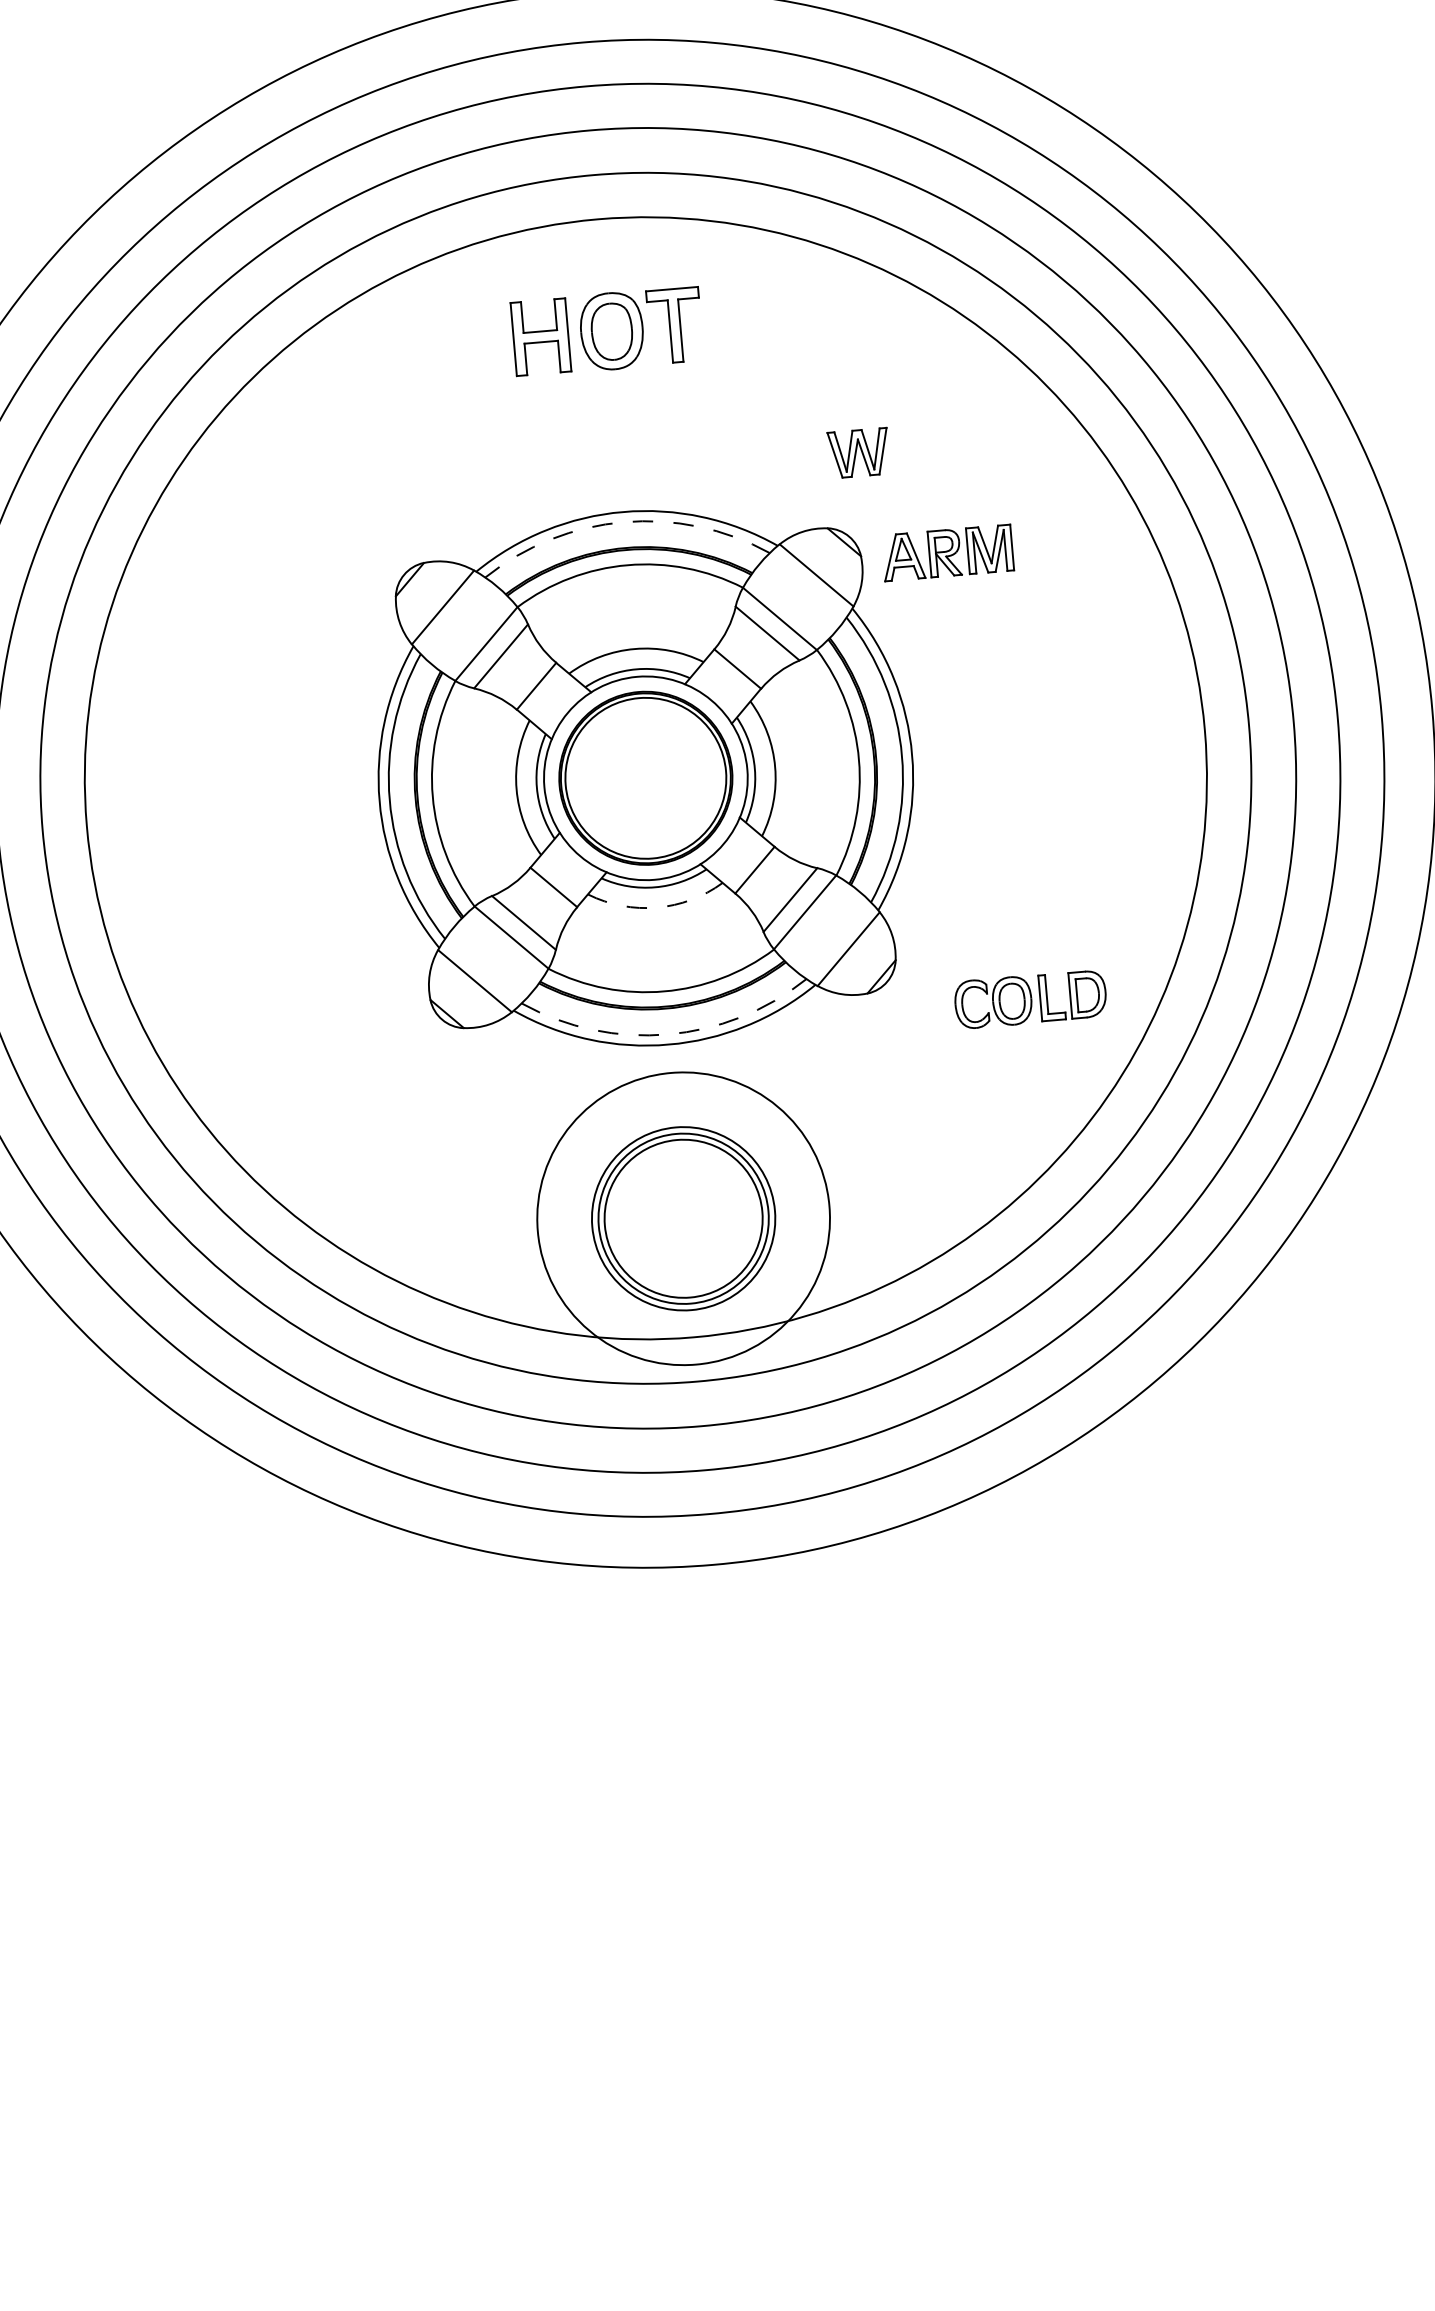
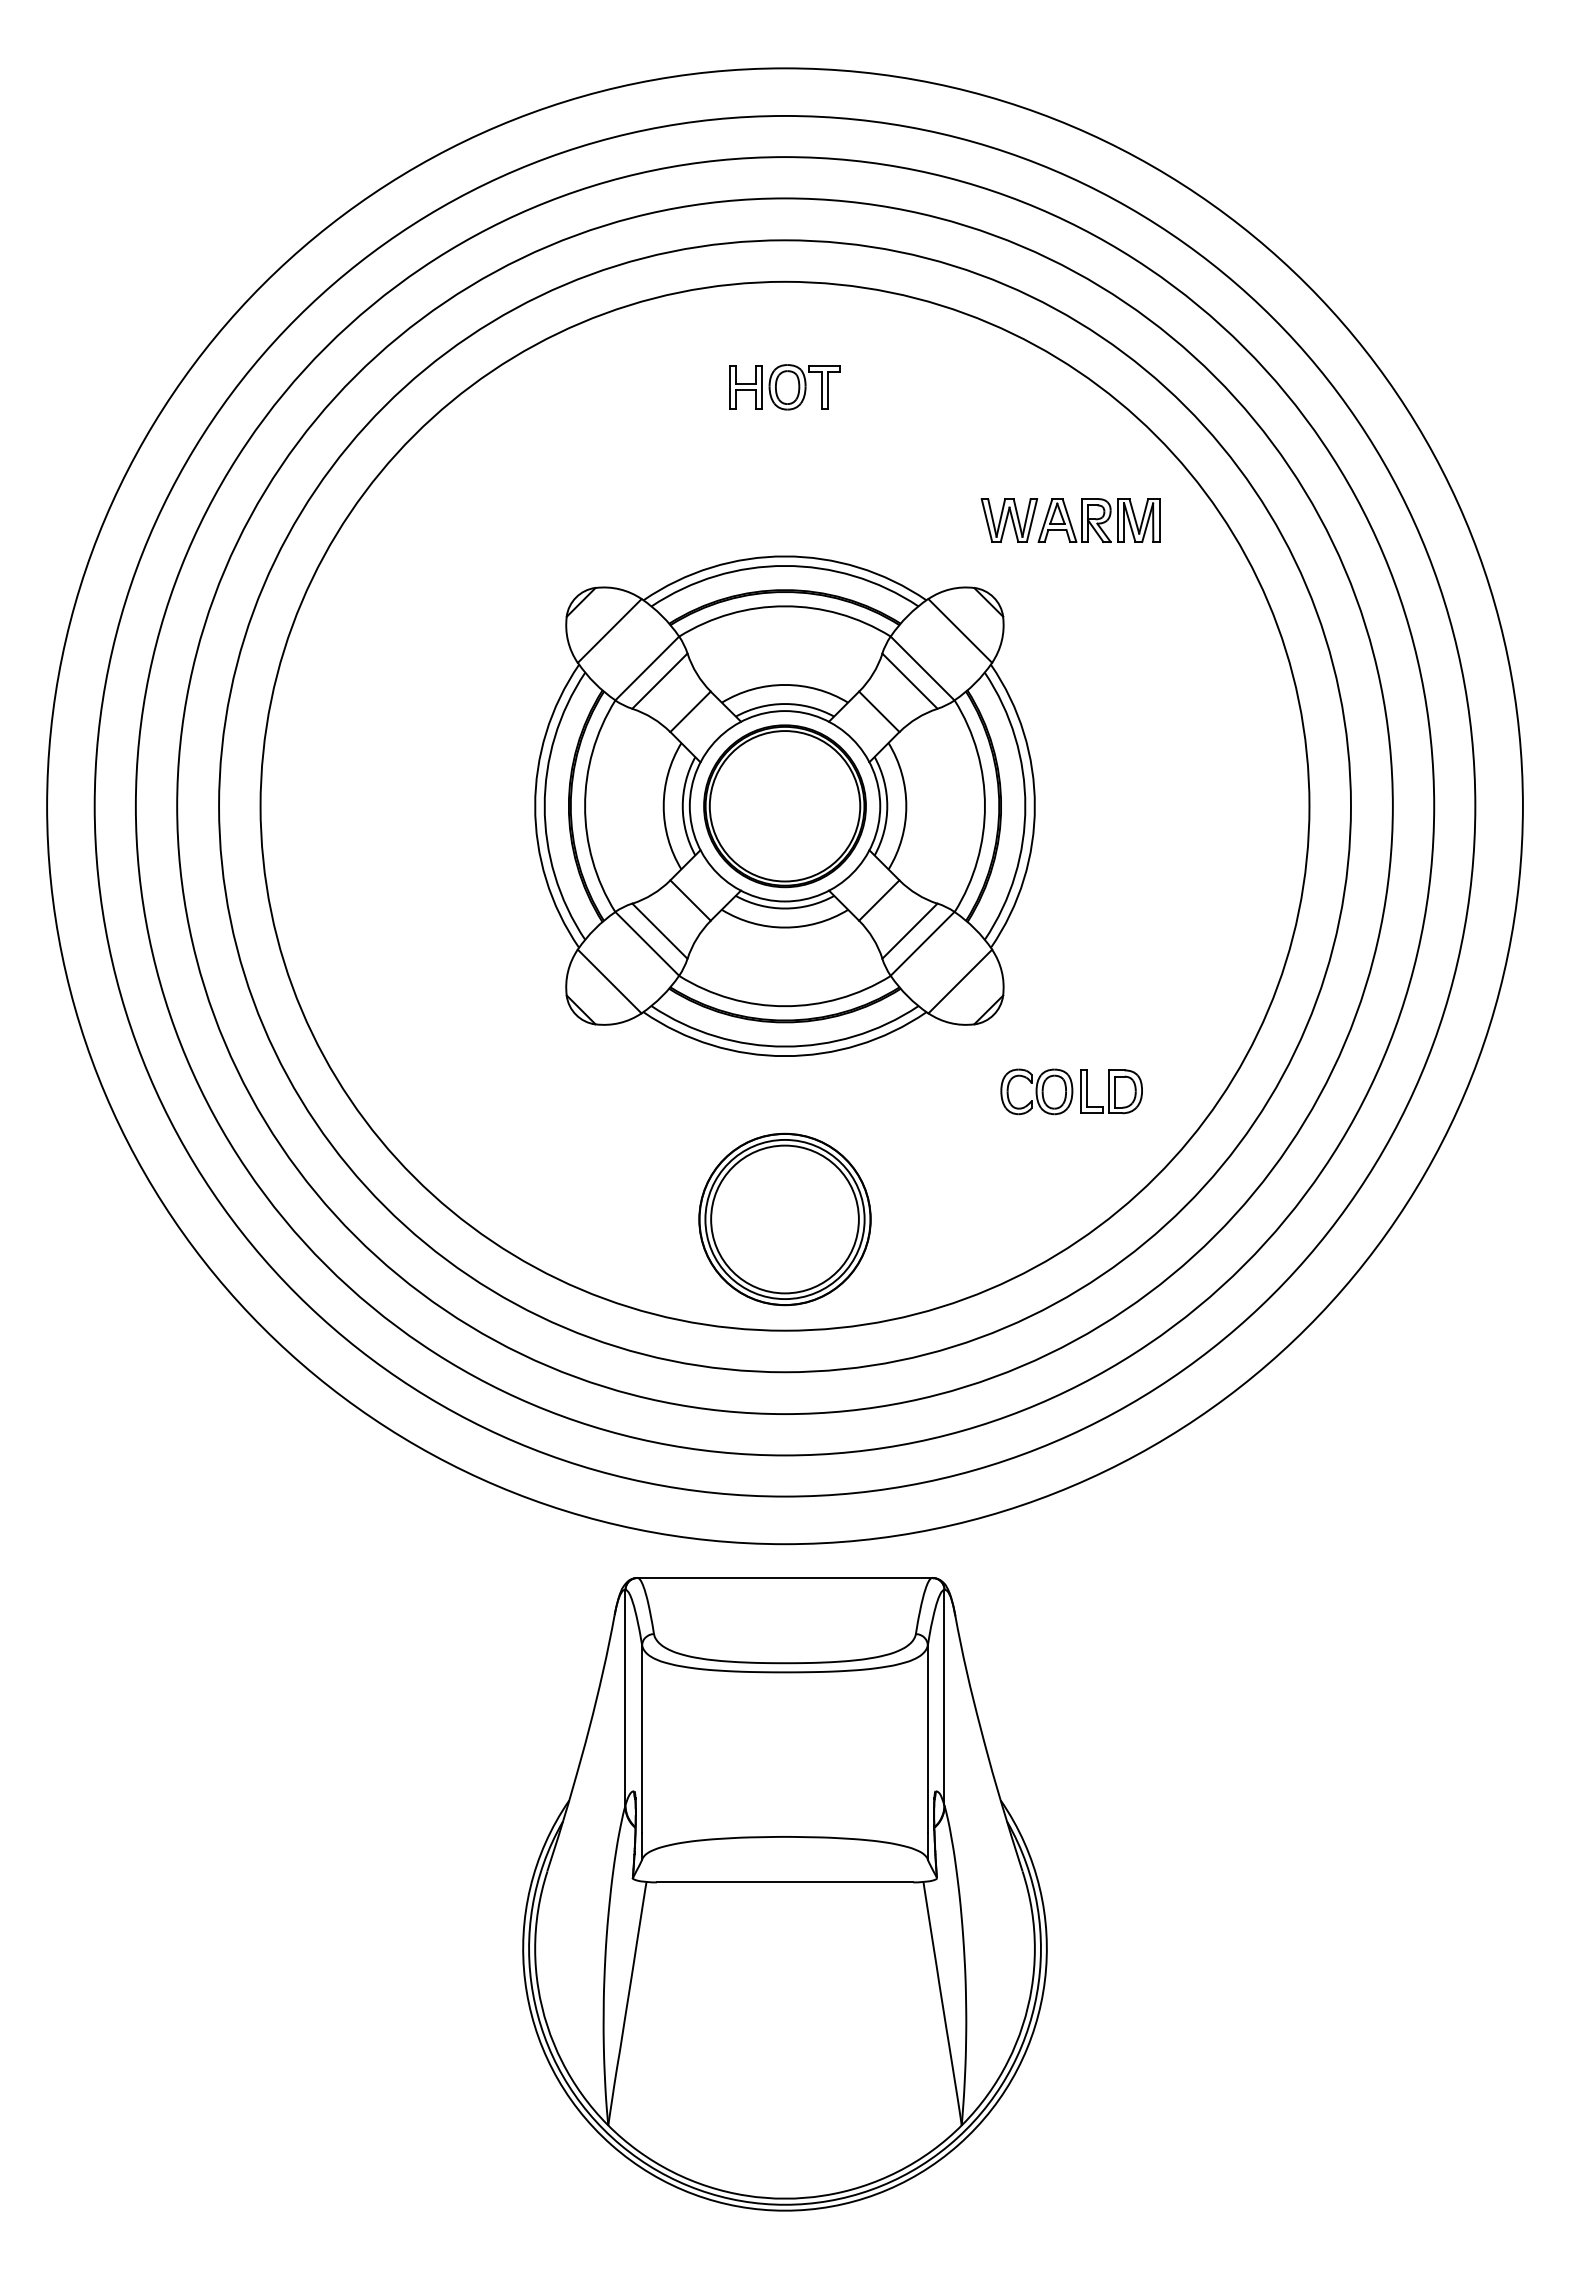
part: (607, 332) -> (784, 387), size x0.62
arc: (624, 521) -> (785, 565), dashed -> solid
part: (947, 553) -> (1098, 520), moved
arc: (657, 907) -> (785, 927), dashed -> solid
part: (1030, 999) -> (1071, 1091), moved
arc: (668, 1034) -> (785, 1046), dashed -> solid
circle: (683, 1218) -> (784, 1219), size x0.62
part: (744, 1938) -> (784, 1894), added

